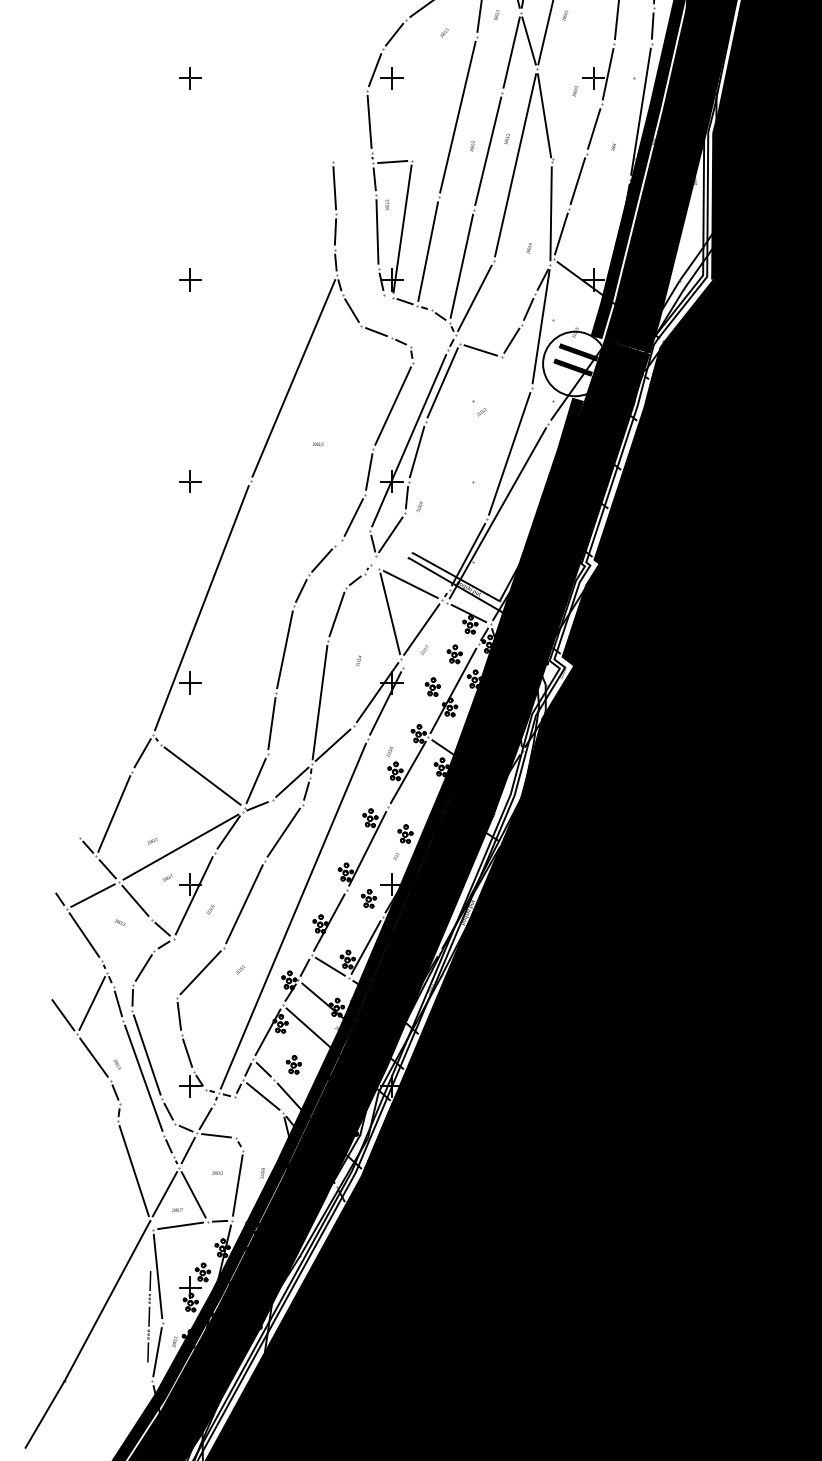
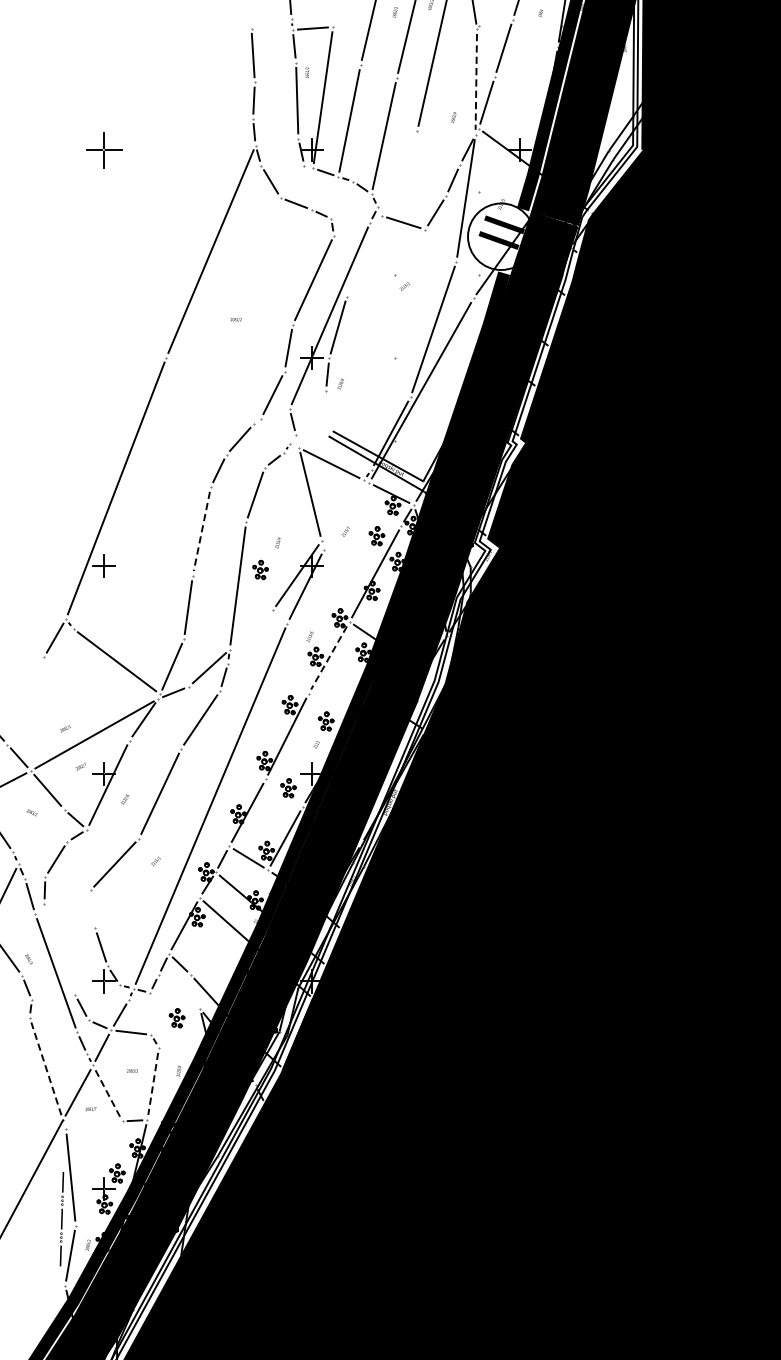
line: (551, 214) -> (476, 82), solid -> dashed
part: (190, 279) -> (104, 149), size x1.6
line: (474, 297) -> (397, 168), removed
line: (442, 382) -> (364, 255), removed
part: (190, 481) -> (104, 357), removed
line: (390, 534) -> (310, 412), removed
line: (421, 629) -> (342, 510), removed
line: (284, 650) -> (201, 532), solid -> dashed
part: (432, 686) -> (260, 569), moved
line: (332, 744) -> (250, 629), removed
line: (408, 772) -> (329, 657), solid -> dashed
line: (114, 813) -> (26, 700), removed
line: (179, 1015) -> (93, 908), removed
line: (146, 1054) -> (59, 948), removed
part: (293, 1064) -> (176, 1017), moved
line: (263, 1096) -> (179, 992), removed
line: (134, 1170) -> (46, 1068), solid -> dashed
line: (237, 1186) -> (152, 1084), solid -> dashed
line: (193, 1194) -> (107, 1093), solid -> dashed
line: (180, 1225) -> (94, 1125), removed

